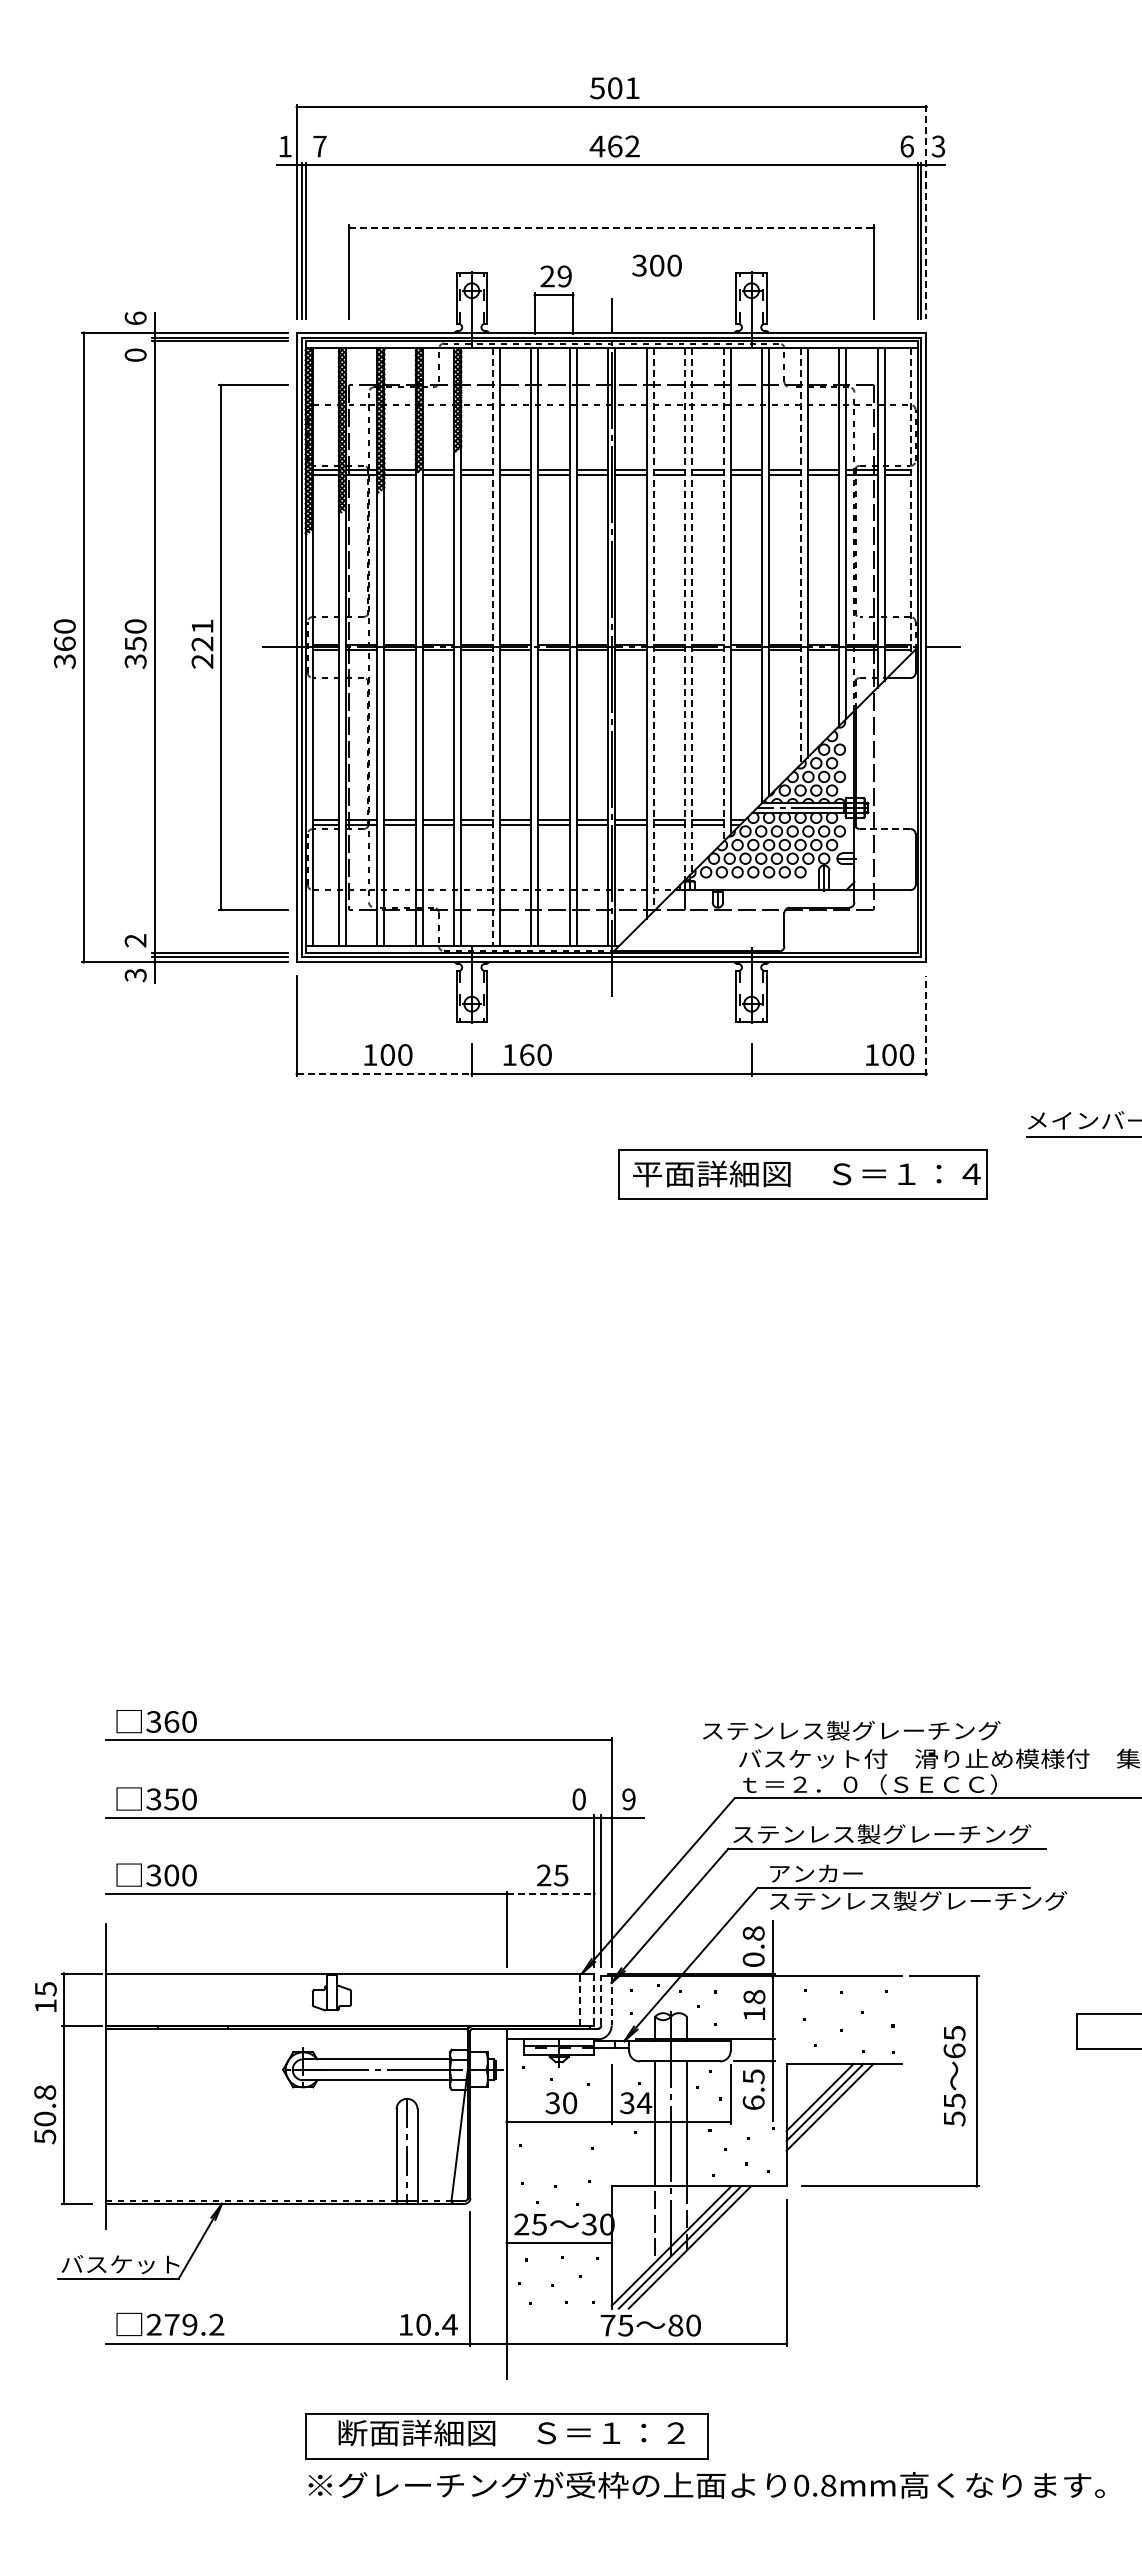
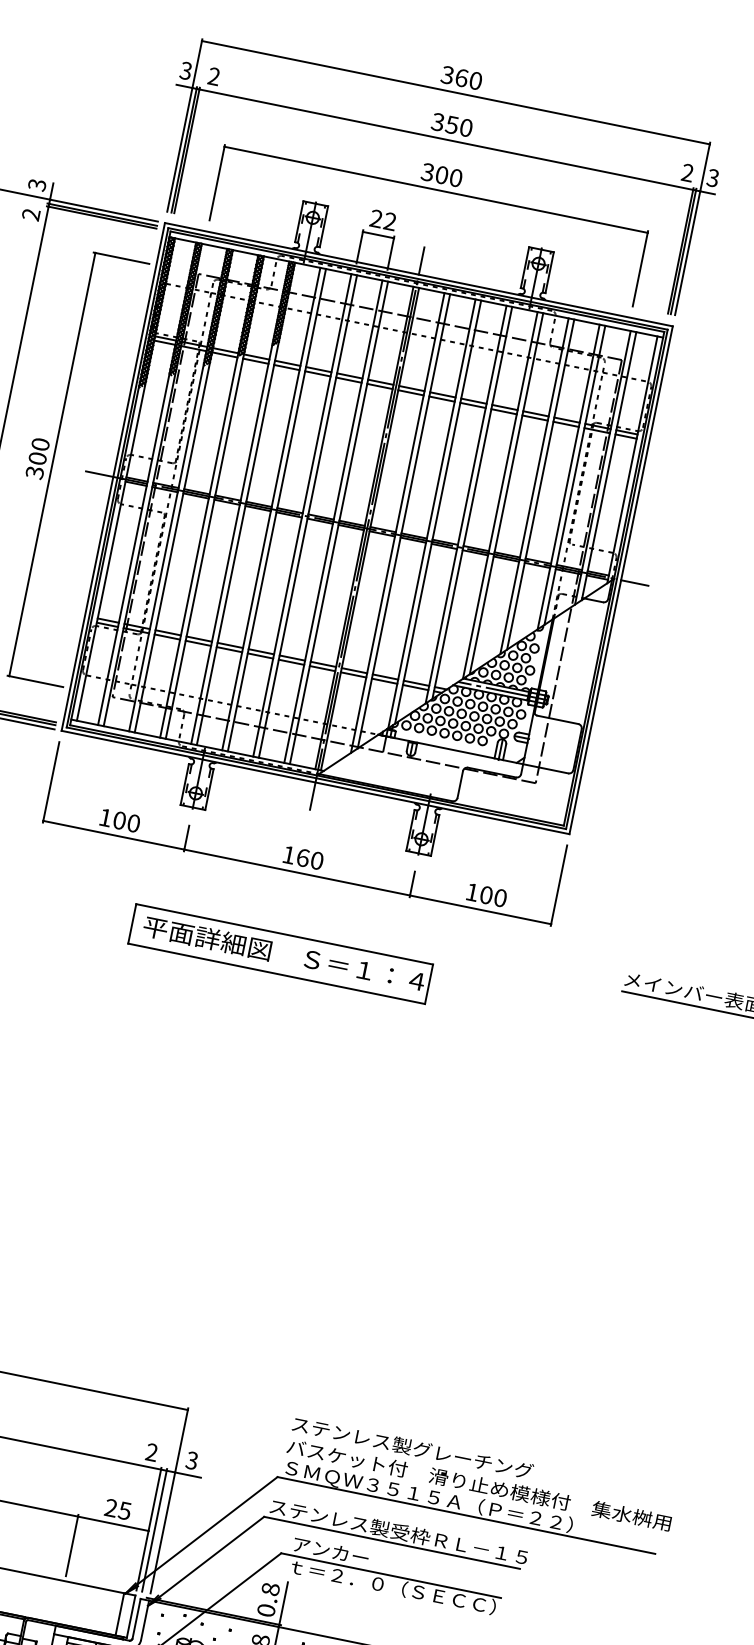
text: (615, 88) -> (462, 78), 501 -> 360
text: (284, 146) -> (185, 70), 1 -> 3
text: (319, 146) -> (213, 76), 7 -> 2
text: (614, 146) -> (451, 124), 462 -> 350
text: (906, 146) -> (687, 172), 6 -> 2
line: (926, 211) -> (692, 228), dashed -> solid
line: (612, 227) -> (436, 189), dashed -> solid
text: (656, 265) -> (441, 174), moved
text: (564, 276) -> (390, 221), 29 -> 22
text: (135, 318) -> (37, 185), 6 -> 3
text: (135, 354) -> (31, 214), 0 -> 2
line: (910, 501) -> (632, 459), dashed -> solid
line: (800, 557) -> (534, 487), dashed -> solid
line: (723, 595) -> (465, 505), dashed -> solid
line: (692, 611) -> (438, 512), dashed -> solid
line: (685, 614) -> (432, 514), dashed -> solid
line: (653, 629) -> (403, 520), dashed -> solid
text: (202, 643) -> (37, 458), 221 -> 300
line: (492, 647) -> (271, 509), dashed -> solid
line: (884, 828) -> (557, 719), dashed -> solid
line: (926, 1026) -> (558, 886), dashed -> solid
text: (527, 1054) -> (303, 857), moved
text: (890, 1054) -> (487, 894), moved
line: (384, 1073) -> (114, 834), dashed -> solid
part: (802, 1174) -> (280, 953), moved
text: (851, 1730) -> (412, 1447), moved
text: (919, 1785) -> (428, 1497), ｔ＝２．０（ＳＥＣＣ） -> ＳＭＱＷ３５１５Ａ（Ｐ＝２２）
text: (578, 1799) -> (151, 1452), 0 -> 2
text: (628, 1799) -> (191, 1460), 9 -> 3
text: (967, 1834) -> (459, 1544), ステンレス製グレーチング -> ステンレス製受枠ＲＬ－１５
line: (550, 1893) -> (113, 1523), dashed -> solid
text: (918, 1900) -> (409, 1589), ステンレス製グレーチング -> ｔ＝２．０（ＳＥＣＣ）
line: (580, 1999) -> (120, 1614), dashed -> solid
line: (594, 2000) -> (131, 1617), dashed -> solid
line: (601, 2000) -> (136, 1618), dashed -> solid
line: (611, 2001) -> (144, 1620), dashed -> solid

